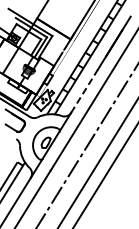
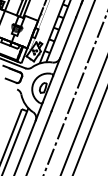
line: (84, 91) -> (68, 37), dashed -> solid

